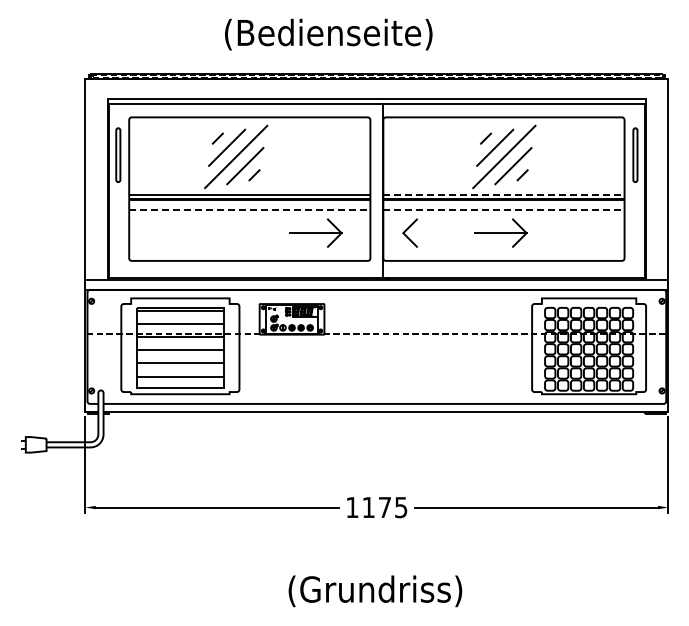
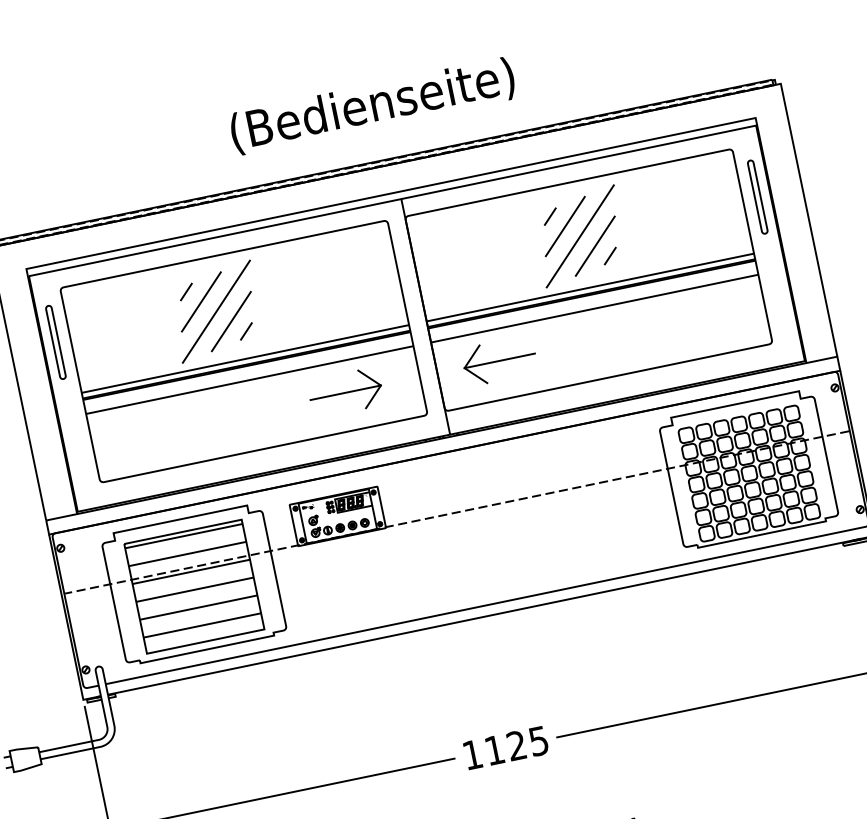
text: (328, 34) -> (372, 106), moved
line: (503, 194) -> (589, 287), dashed -> solid
line: (249, 210) -> (249, 380), dashed -> solid
line: (503, 210) -> (594, 309), dashed -> solid
part: (500, 232) -> (596, 339), removed
line: (429, 233) -> (500, 361), added
text: (384, 506) -> (515, 744), 1175 -> 1125

